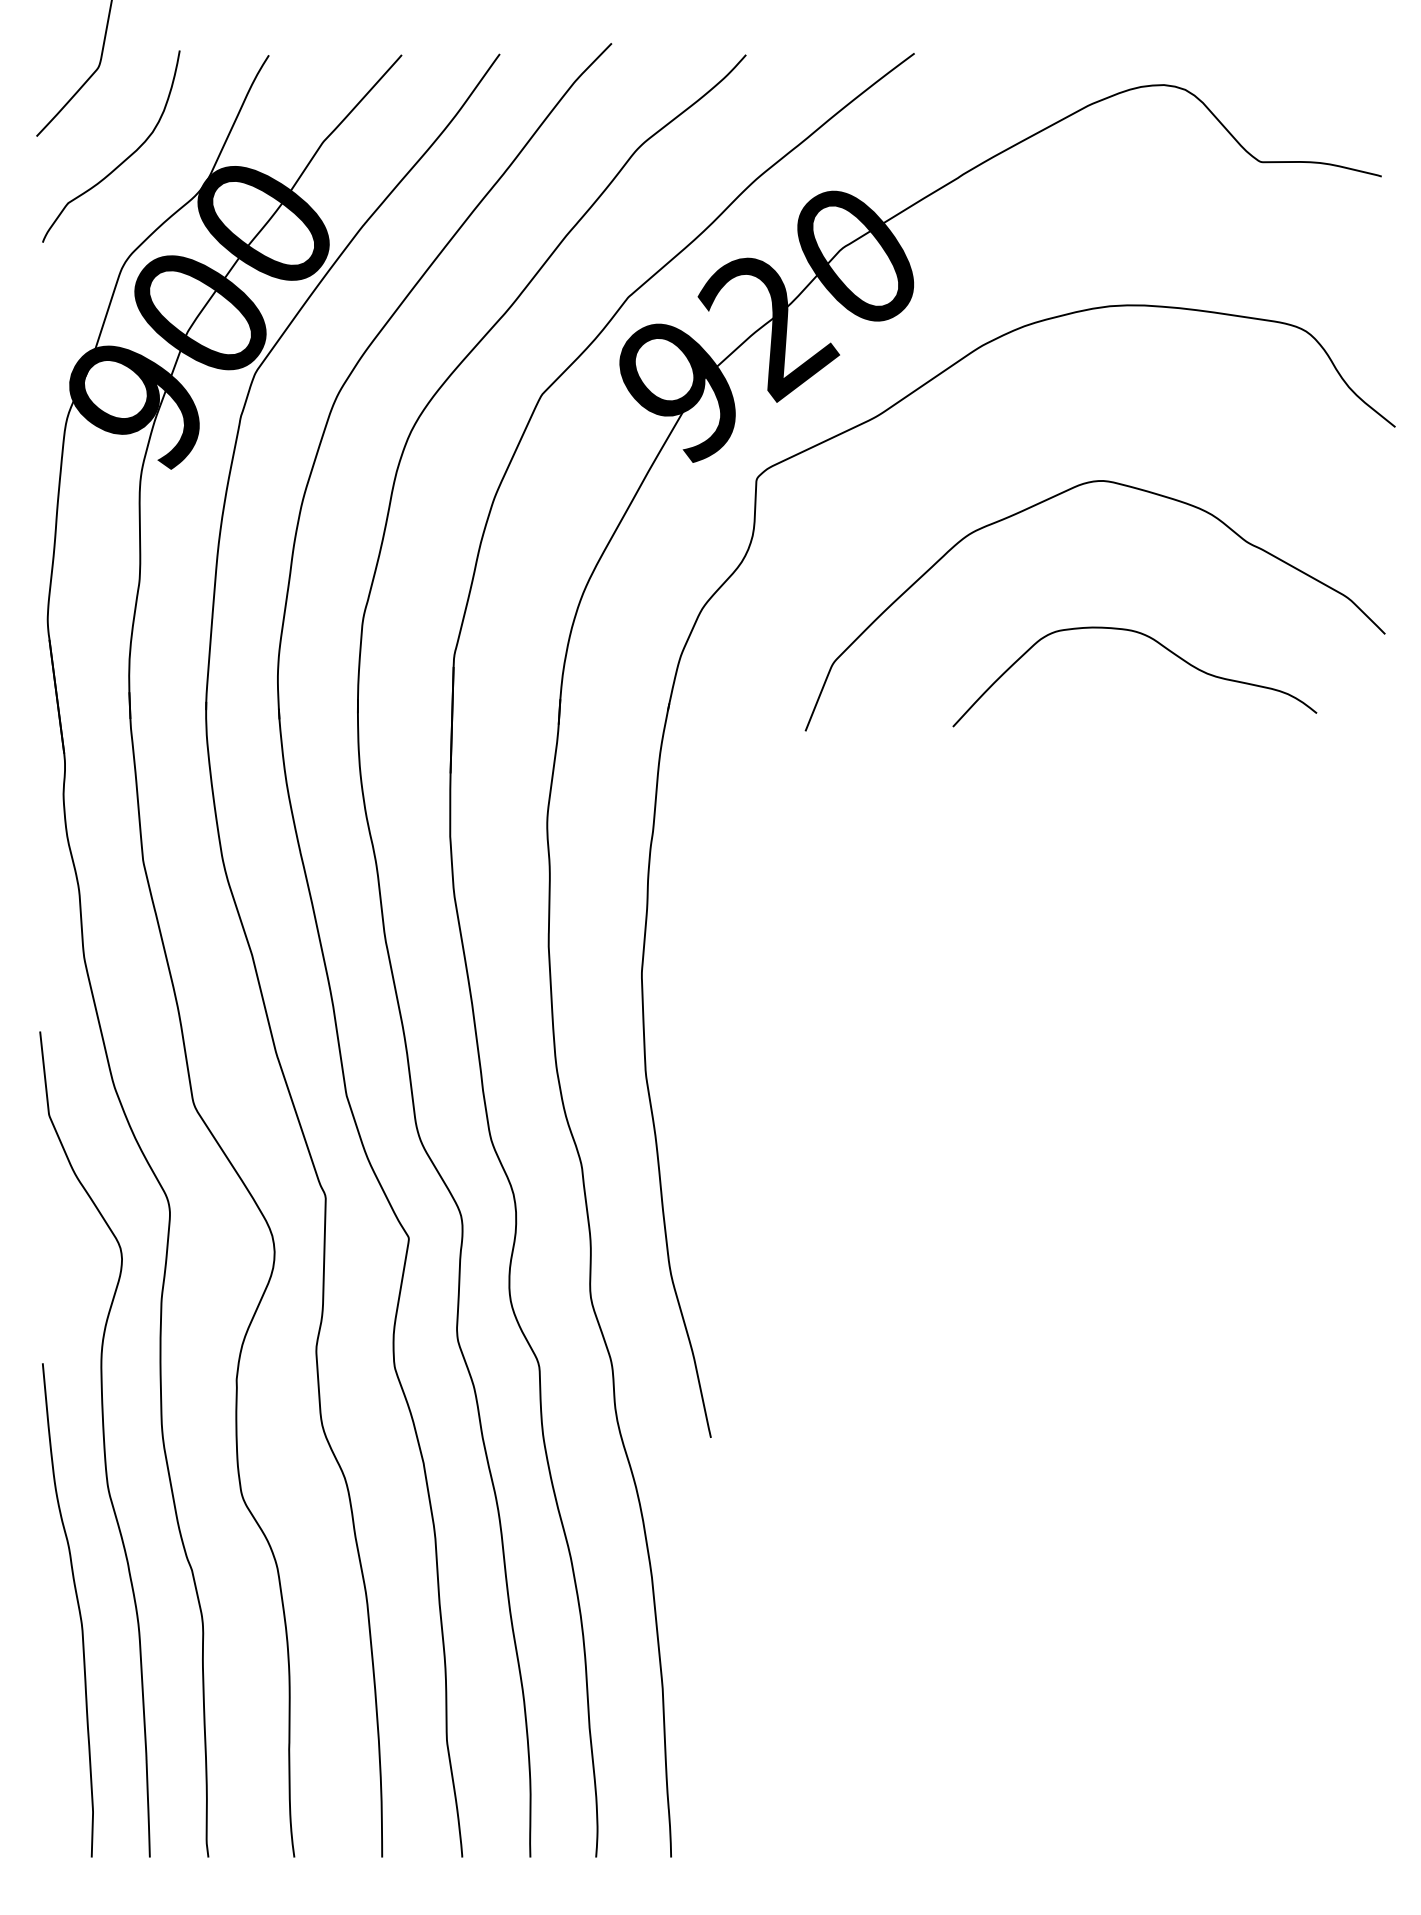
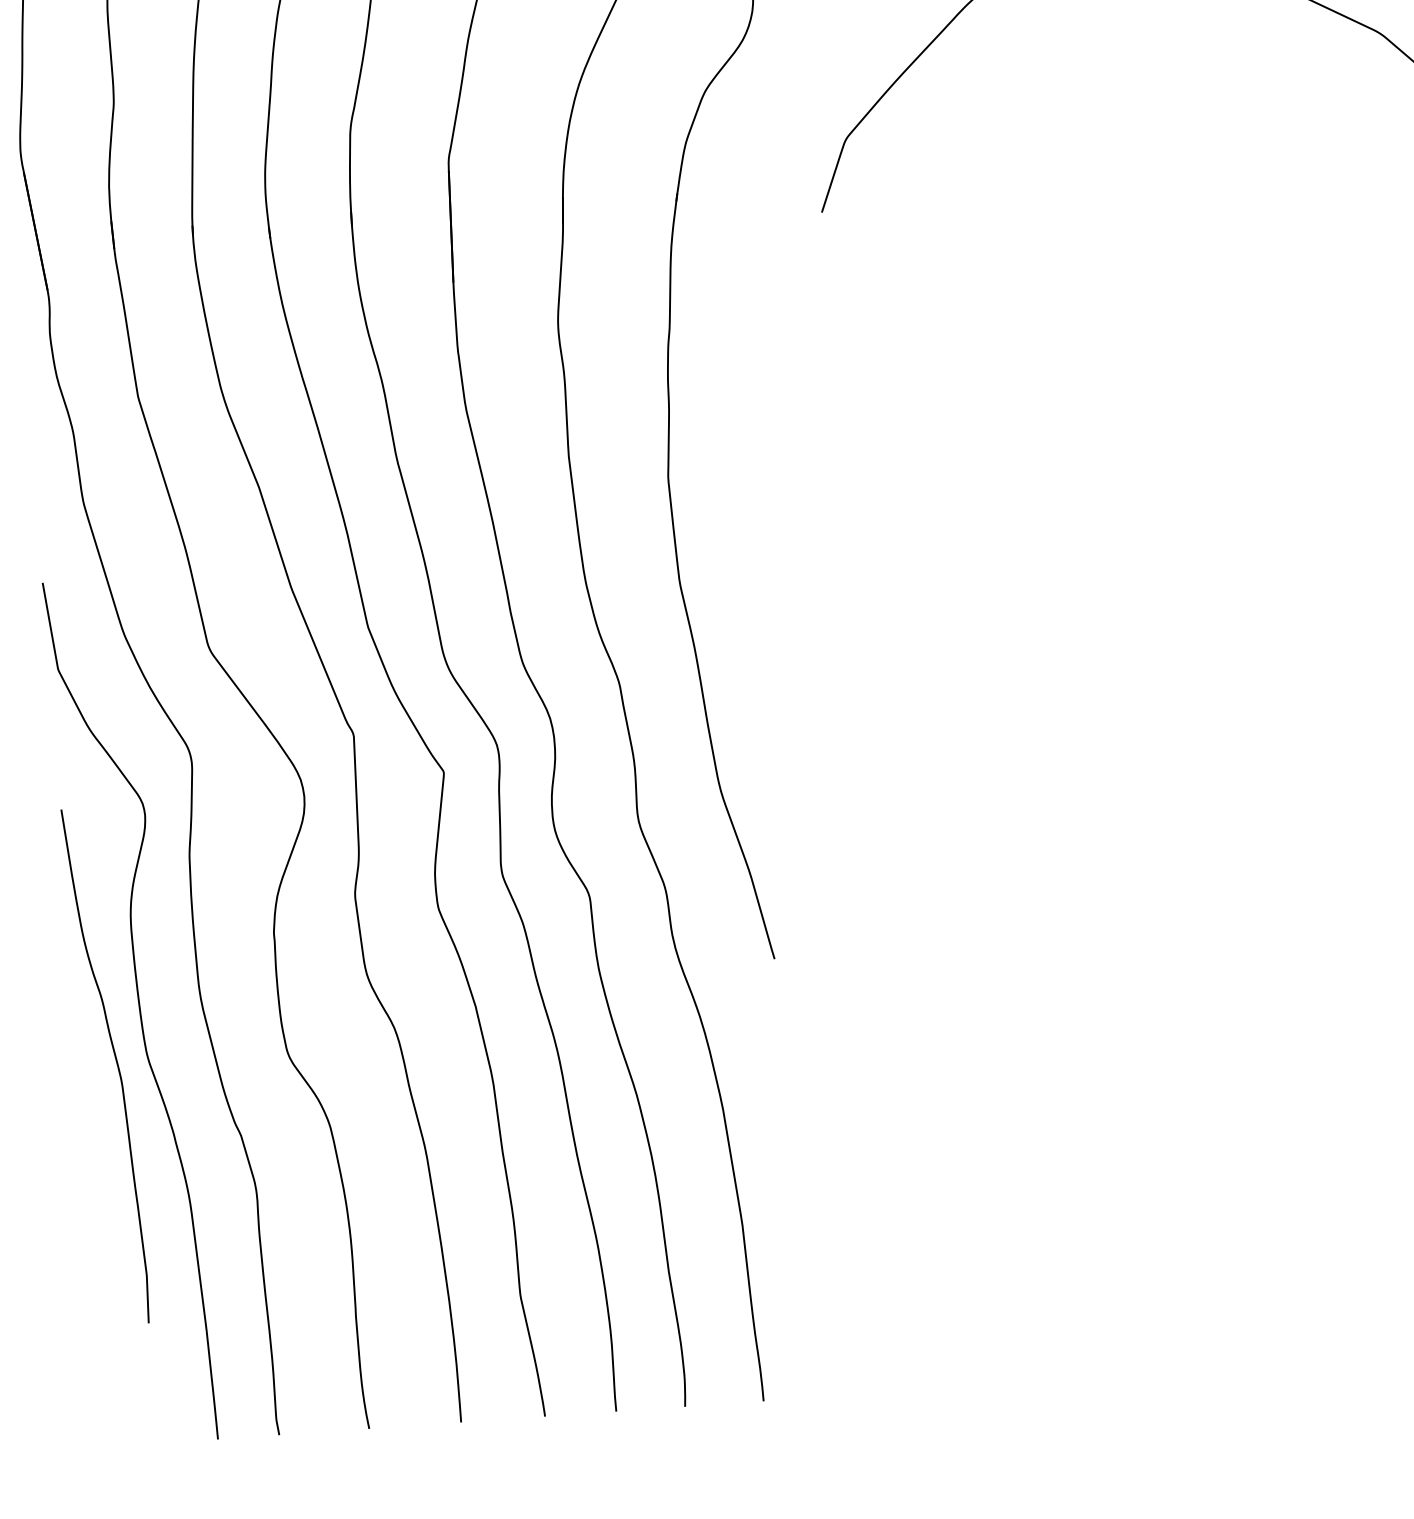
curve: (1157, 643) -> (1183, 94), removed
curve: (77, 1606) -> (115, 1061), moved

